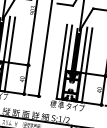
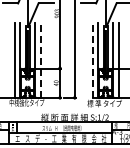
line: (9, 54) -> (40, 60), solid -> dashed
line: (61, 61) -> (92, 60), solid -> dashed

